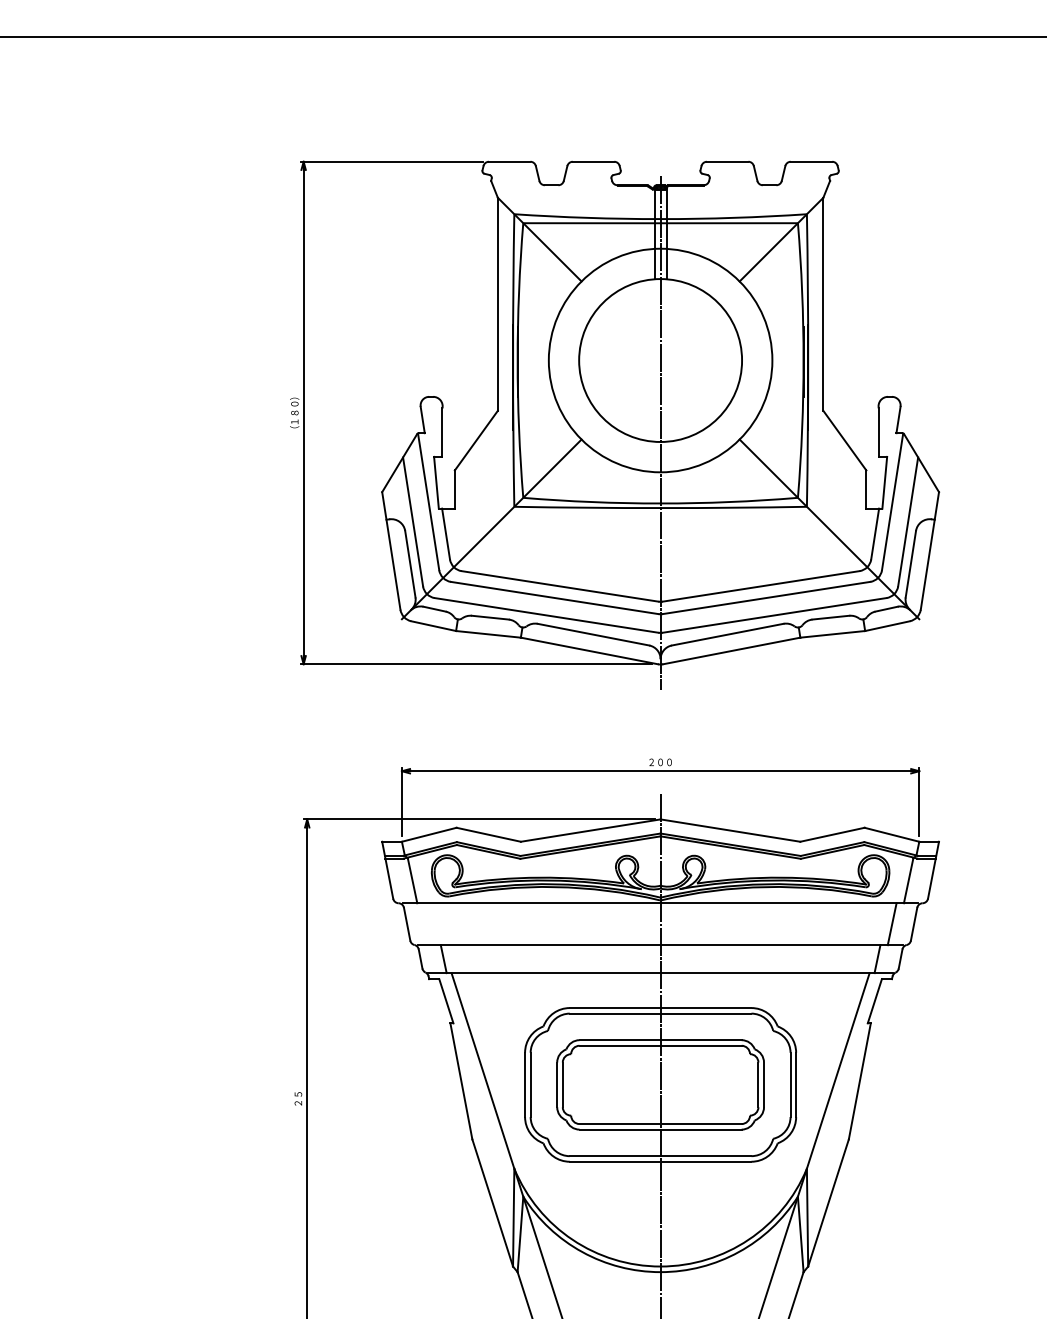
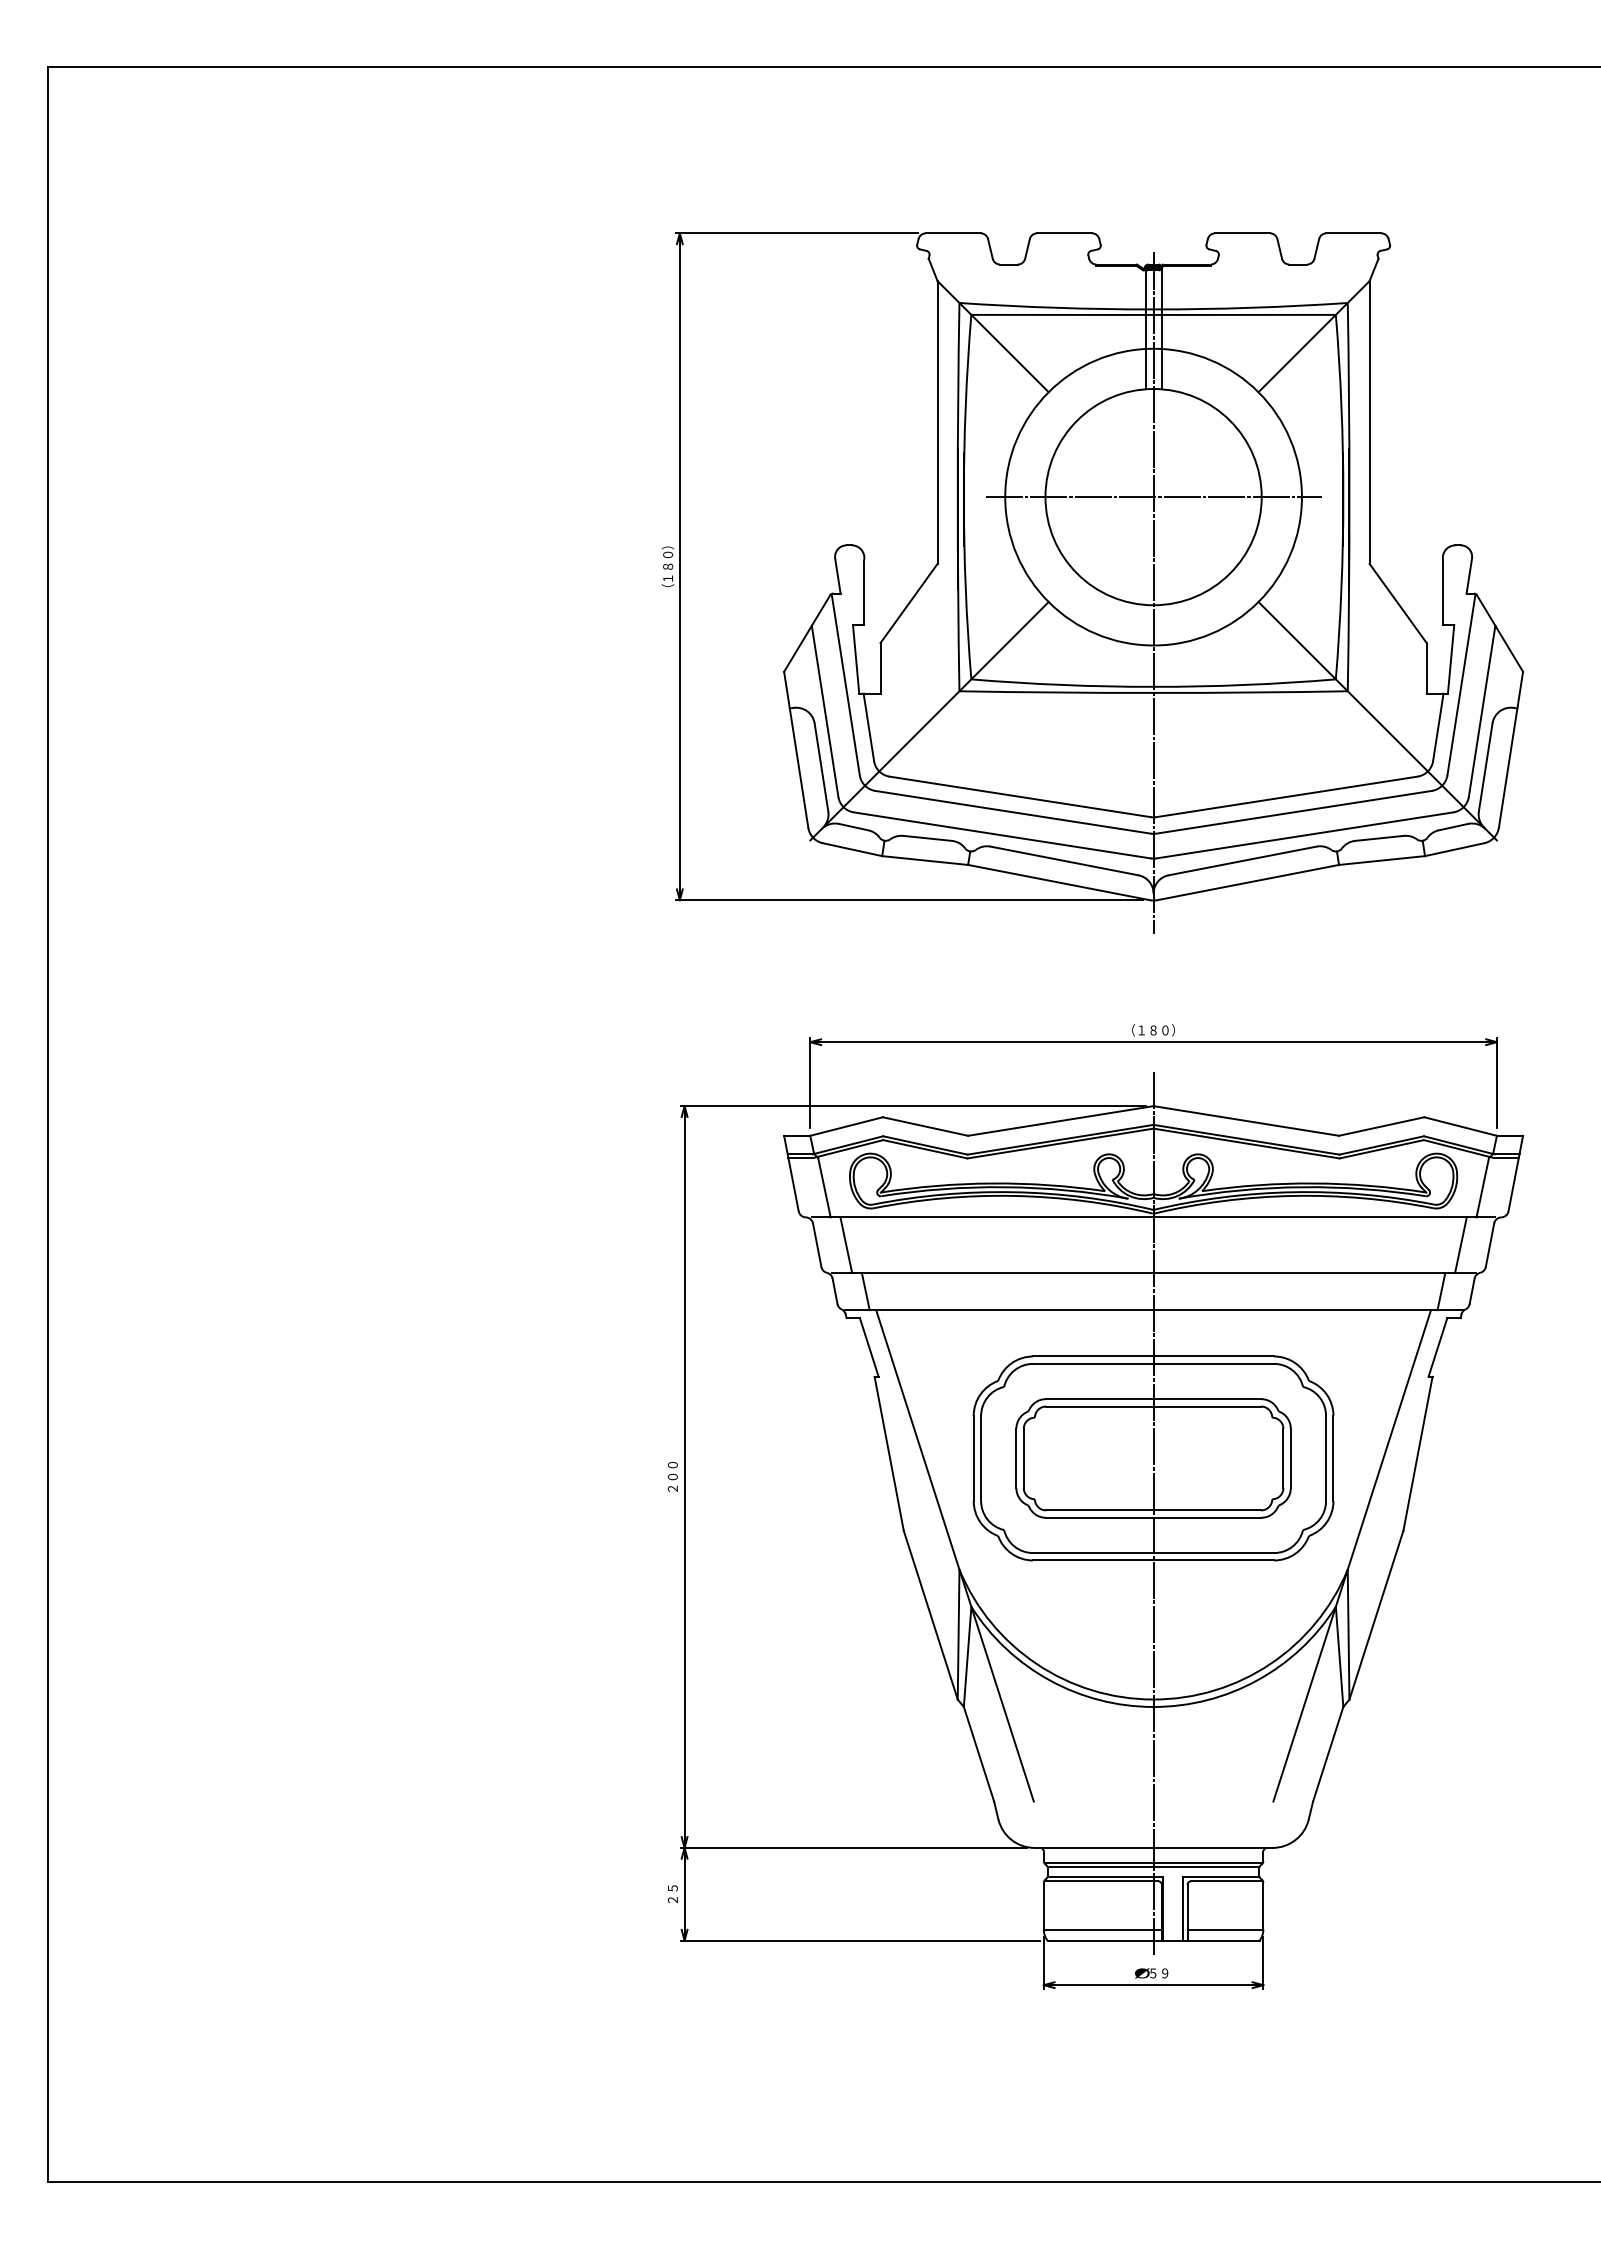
line: (660, 360) -> (1153, 497), added
text: (660, 762) -> (1153, 1030), ２００ -> （１８０）
line: (429, 924) -> (846, 1245), added
text: (298, 1098) -> (672, 1476), ２５ -> ２００

